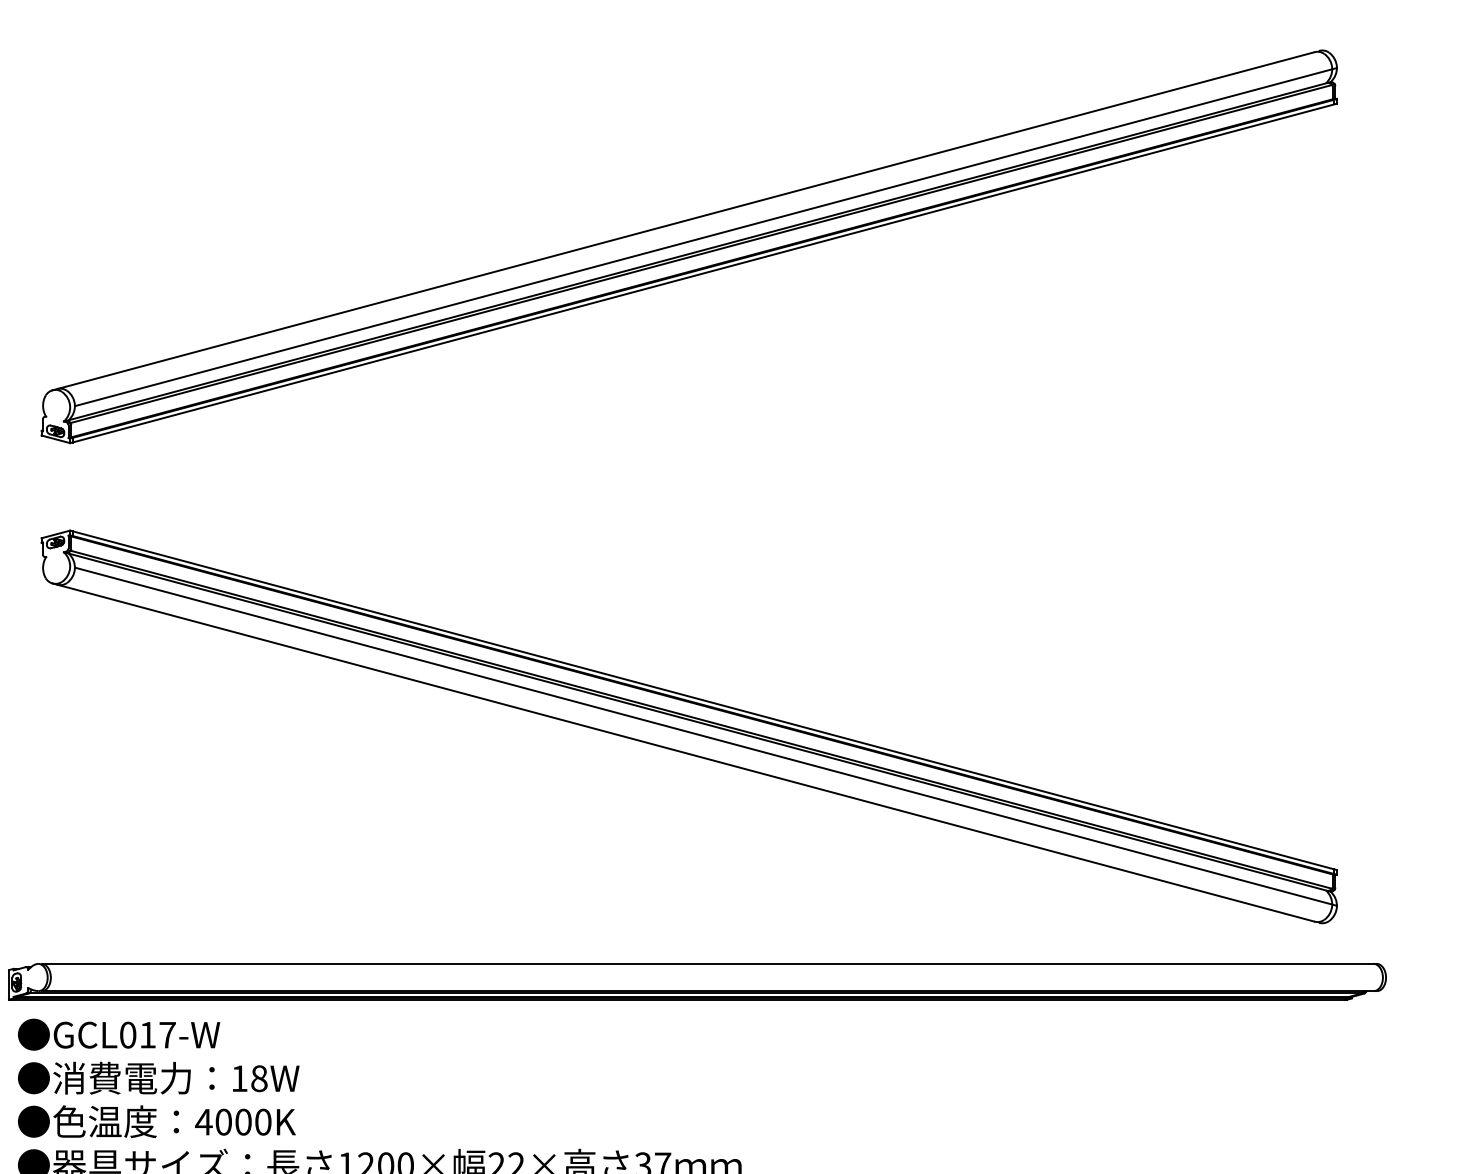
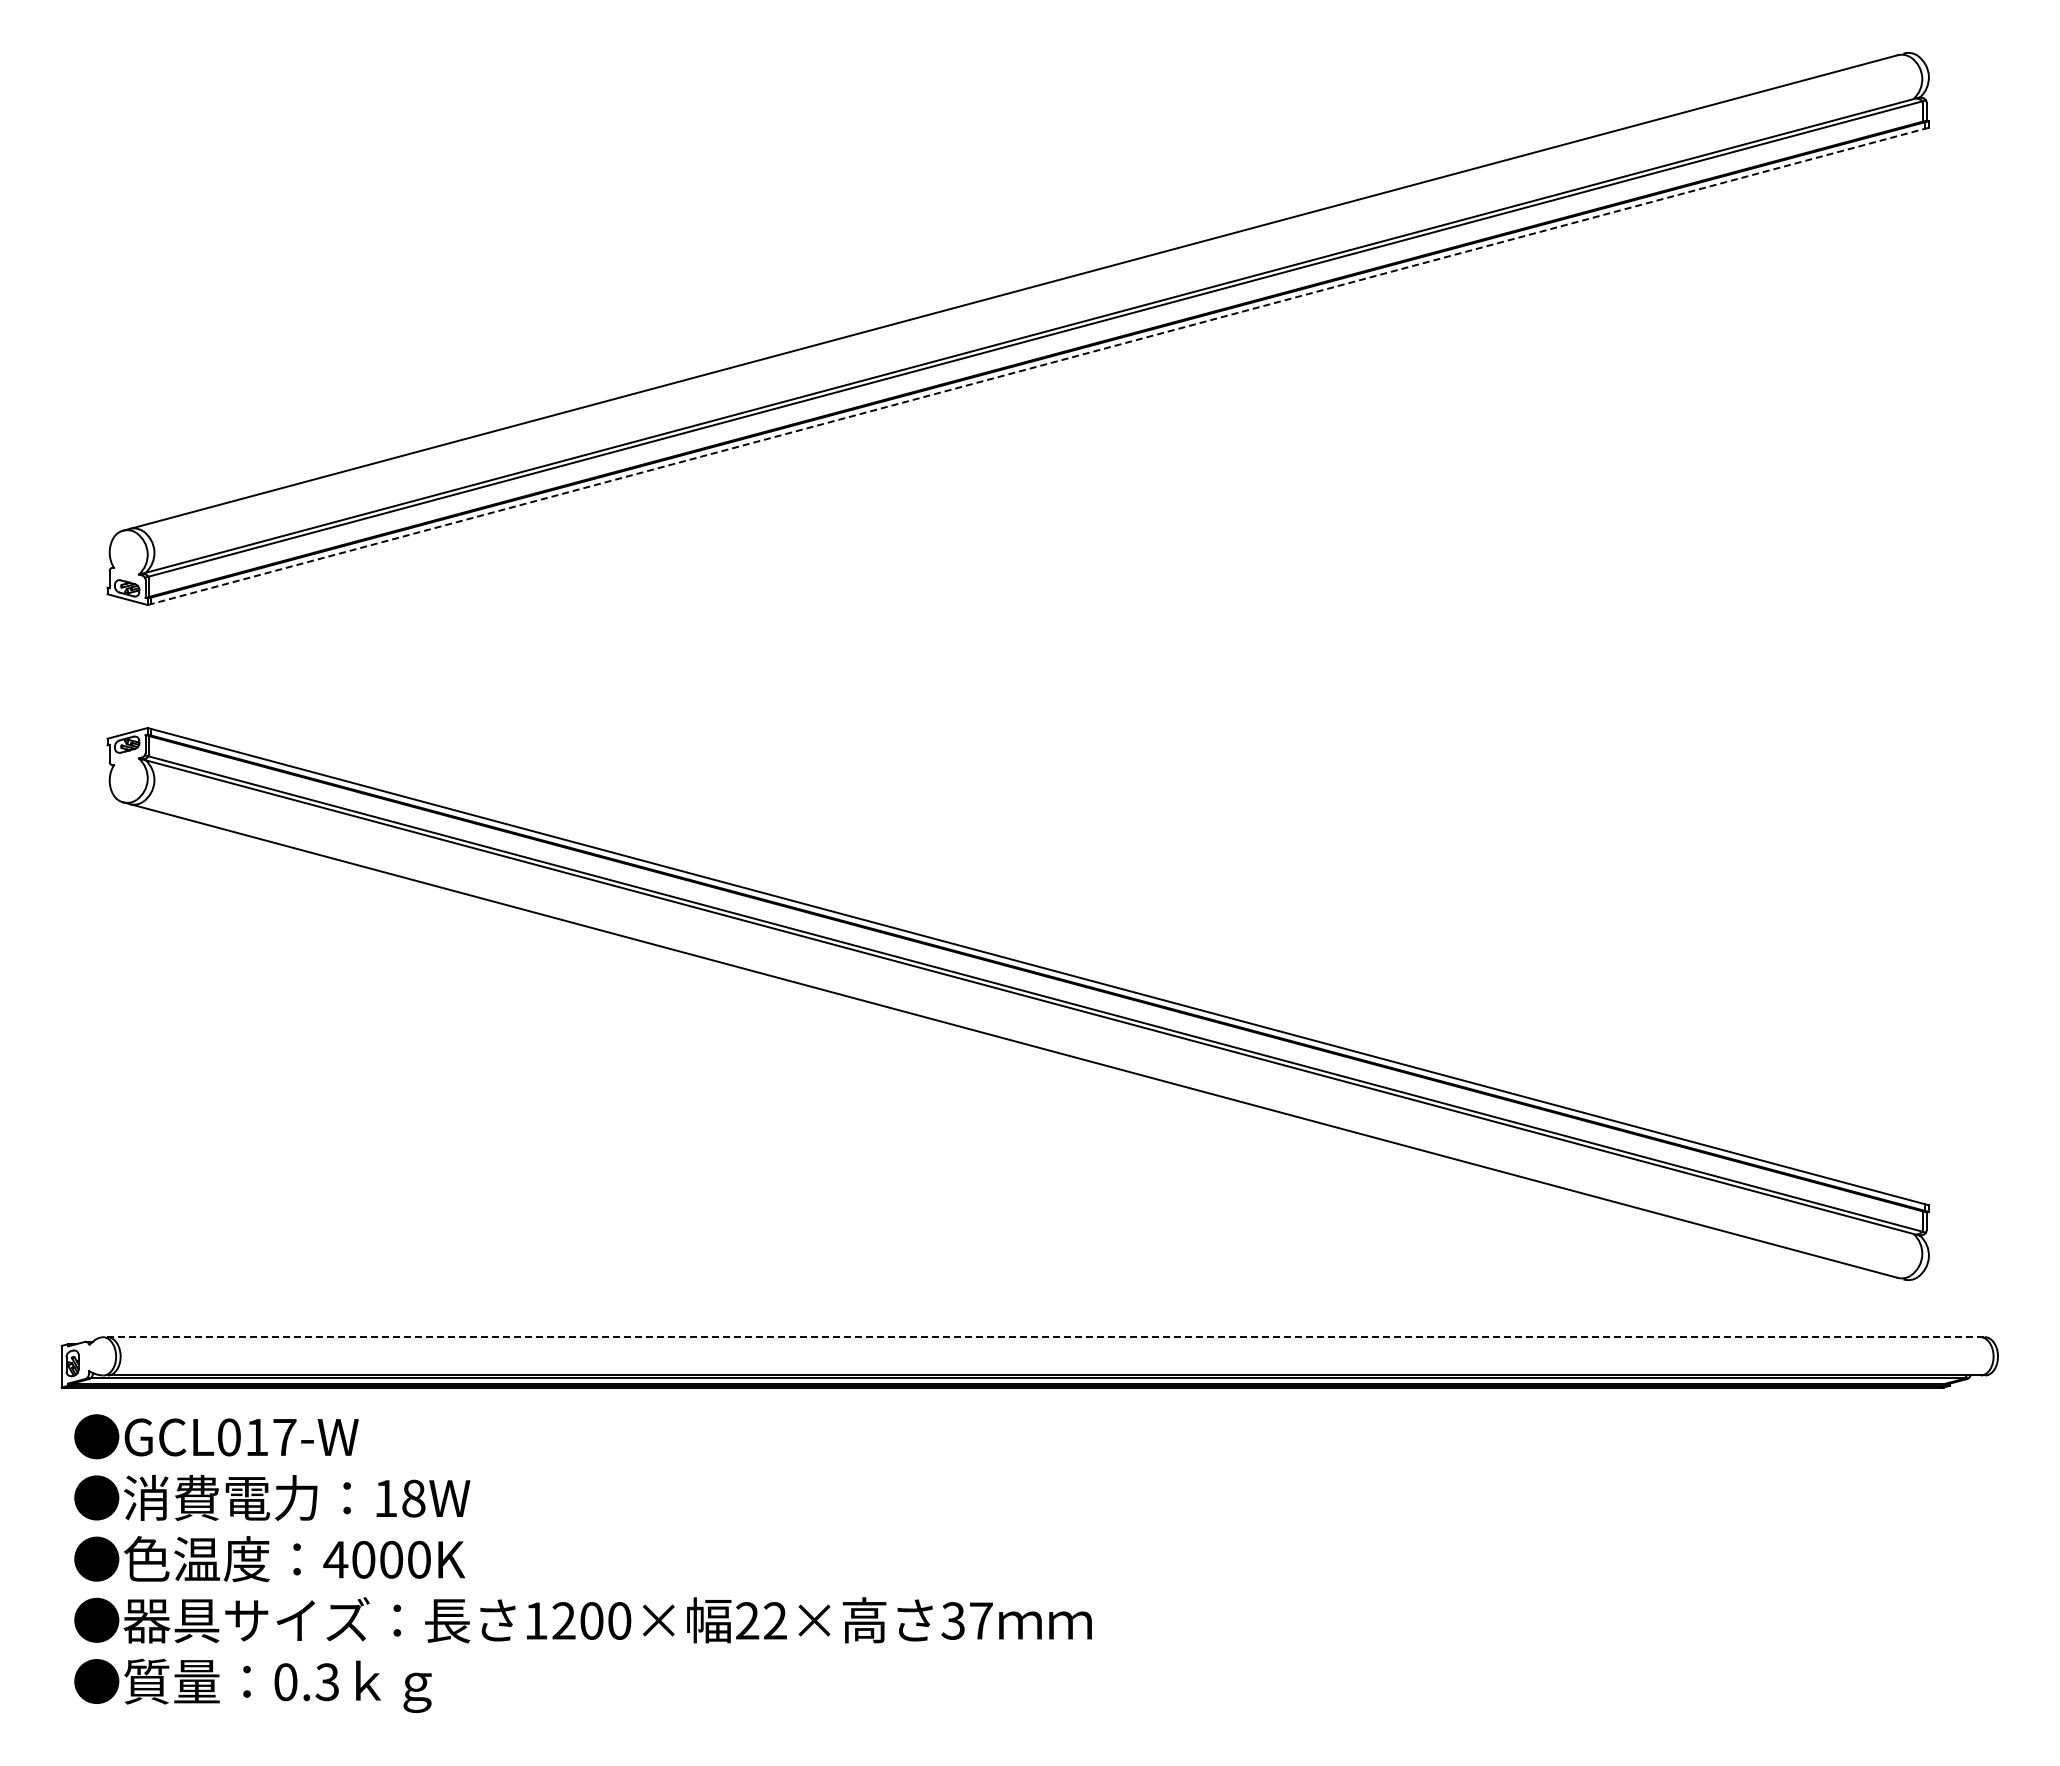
line: (705, 236) -> (1041, 314), removed
line: (703, 273) -> (1038, 366), solid -> dashed
line: (705, 736) -> (1041, 1017), removed
line: (709, 964) -> (1046, 1337), solid -> dashed

